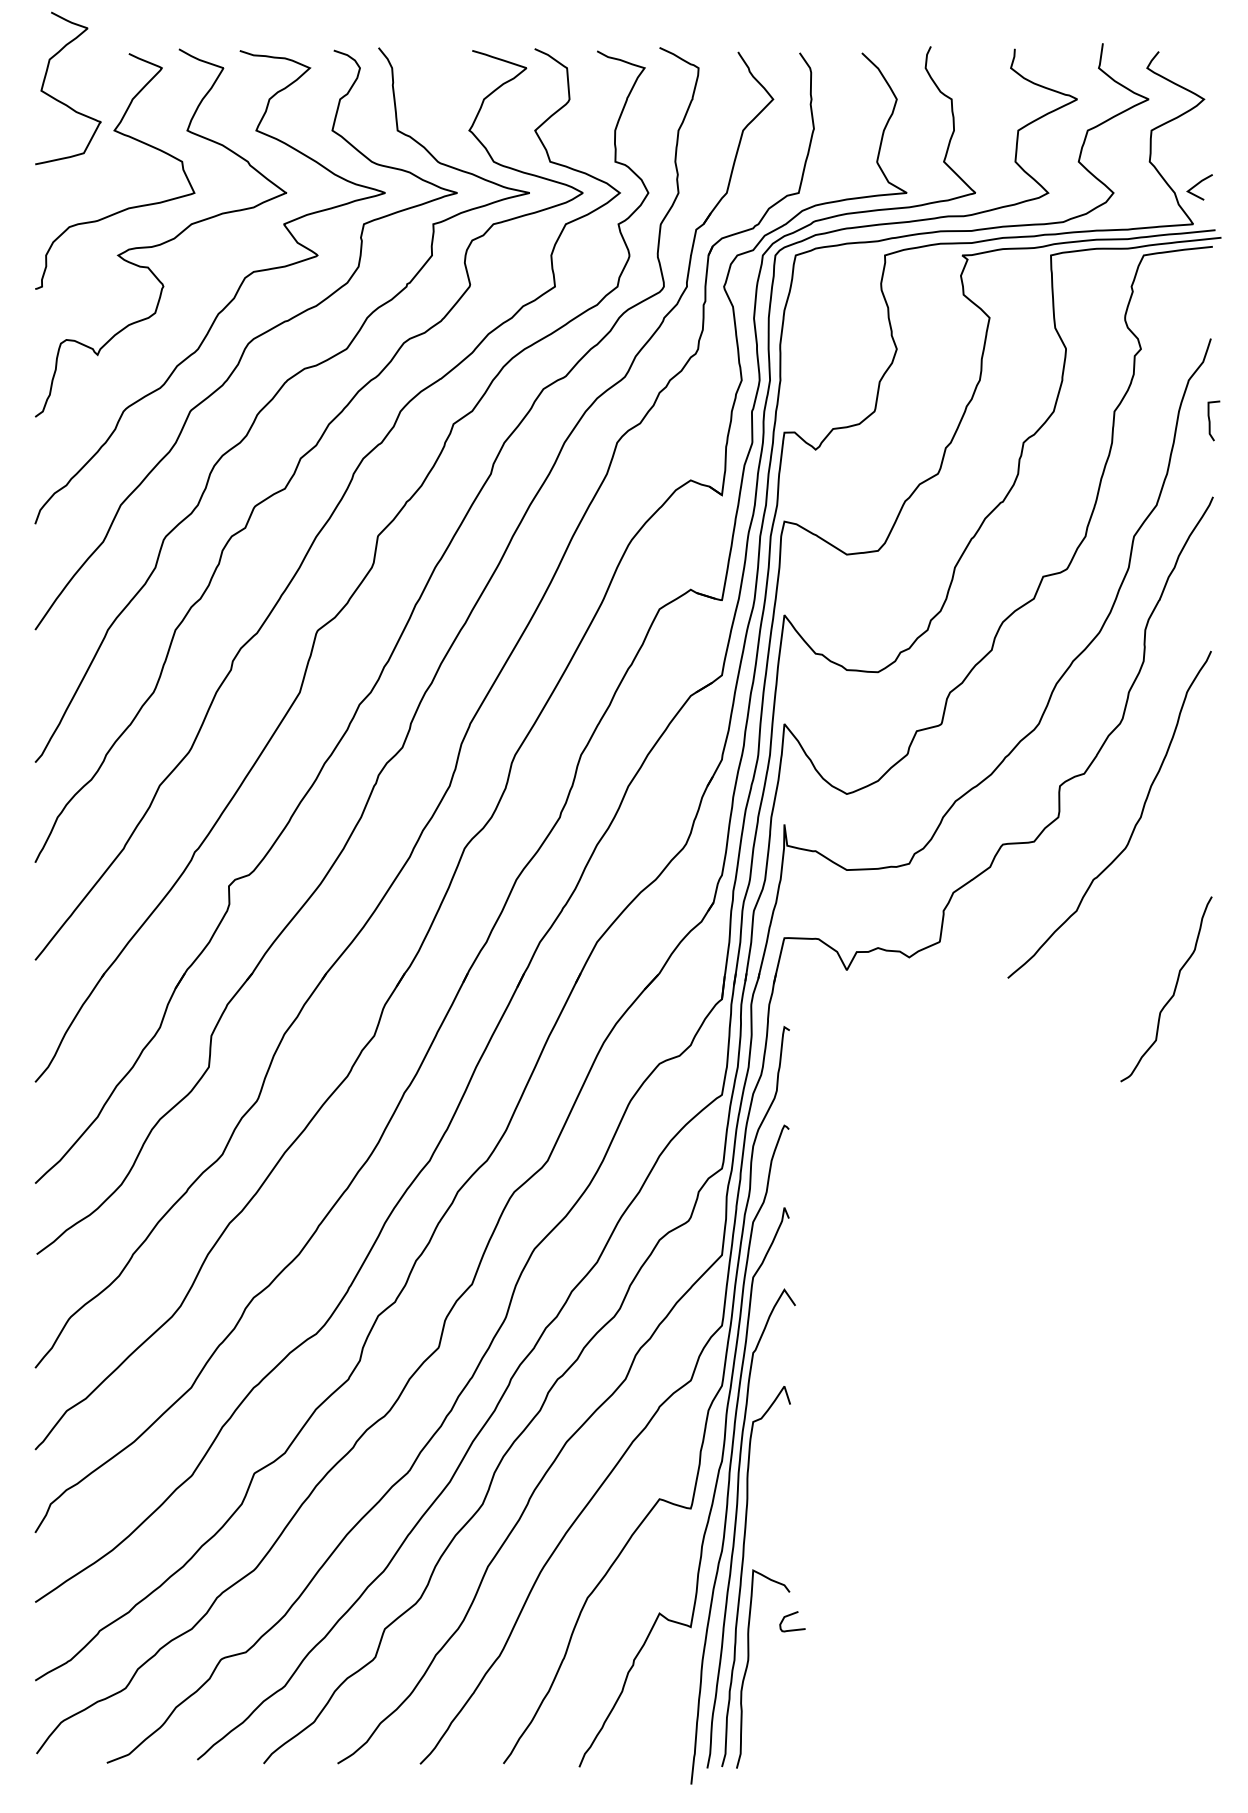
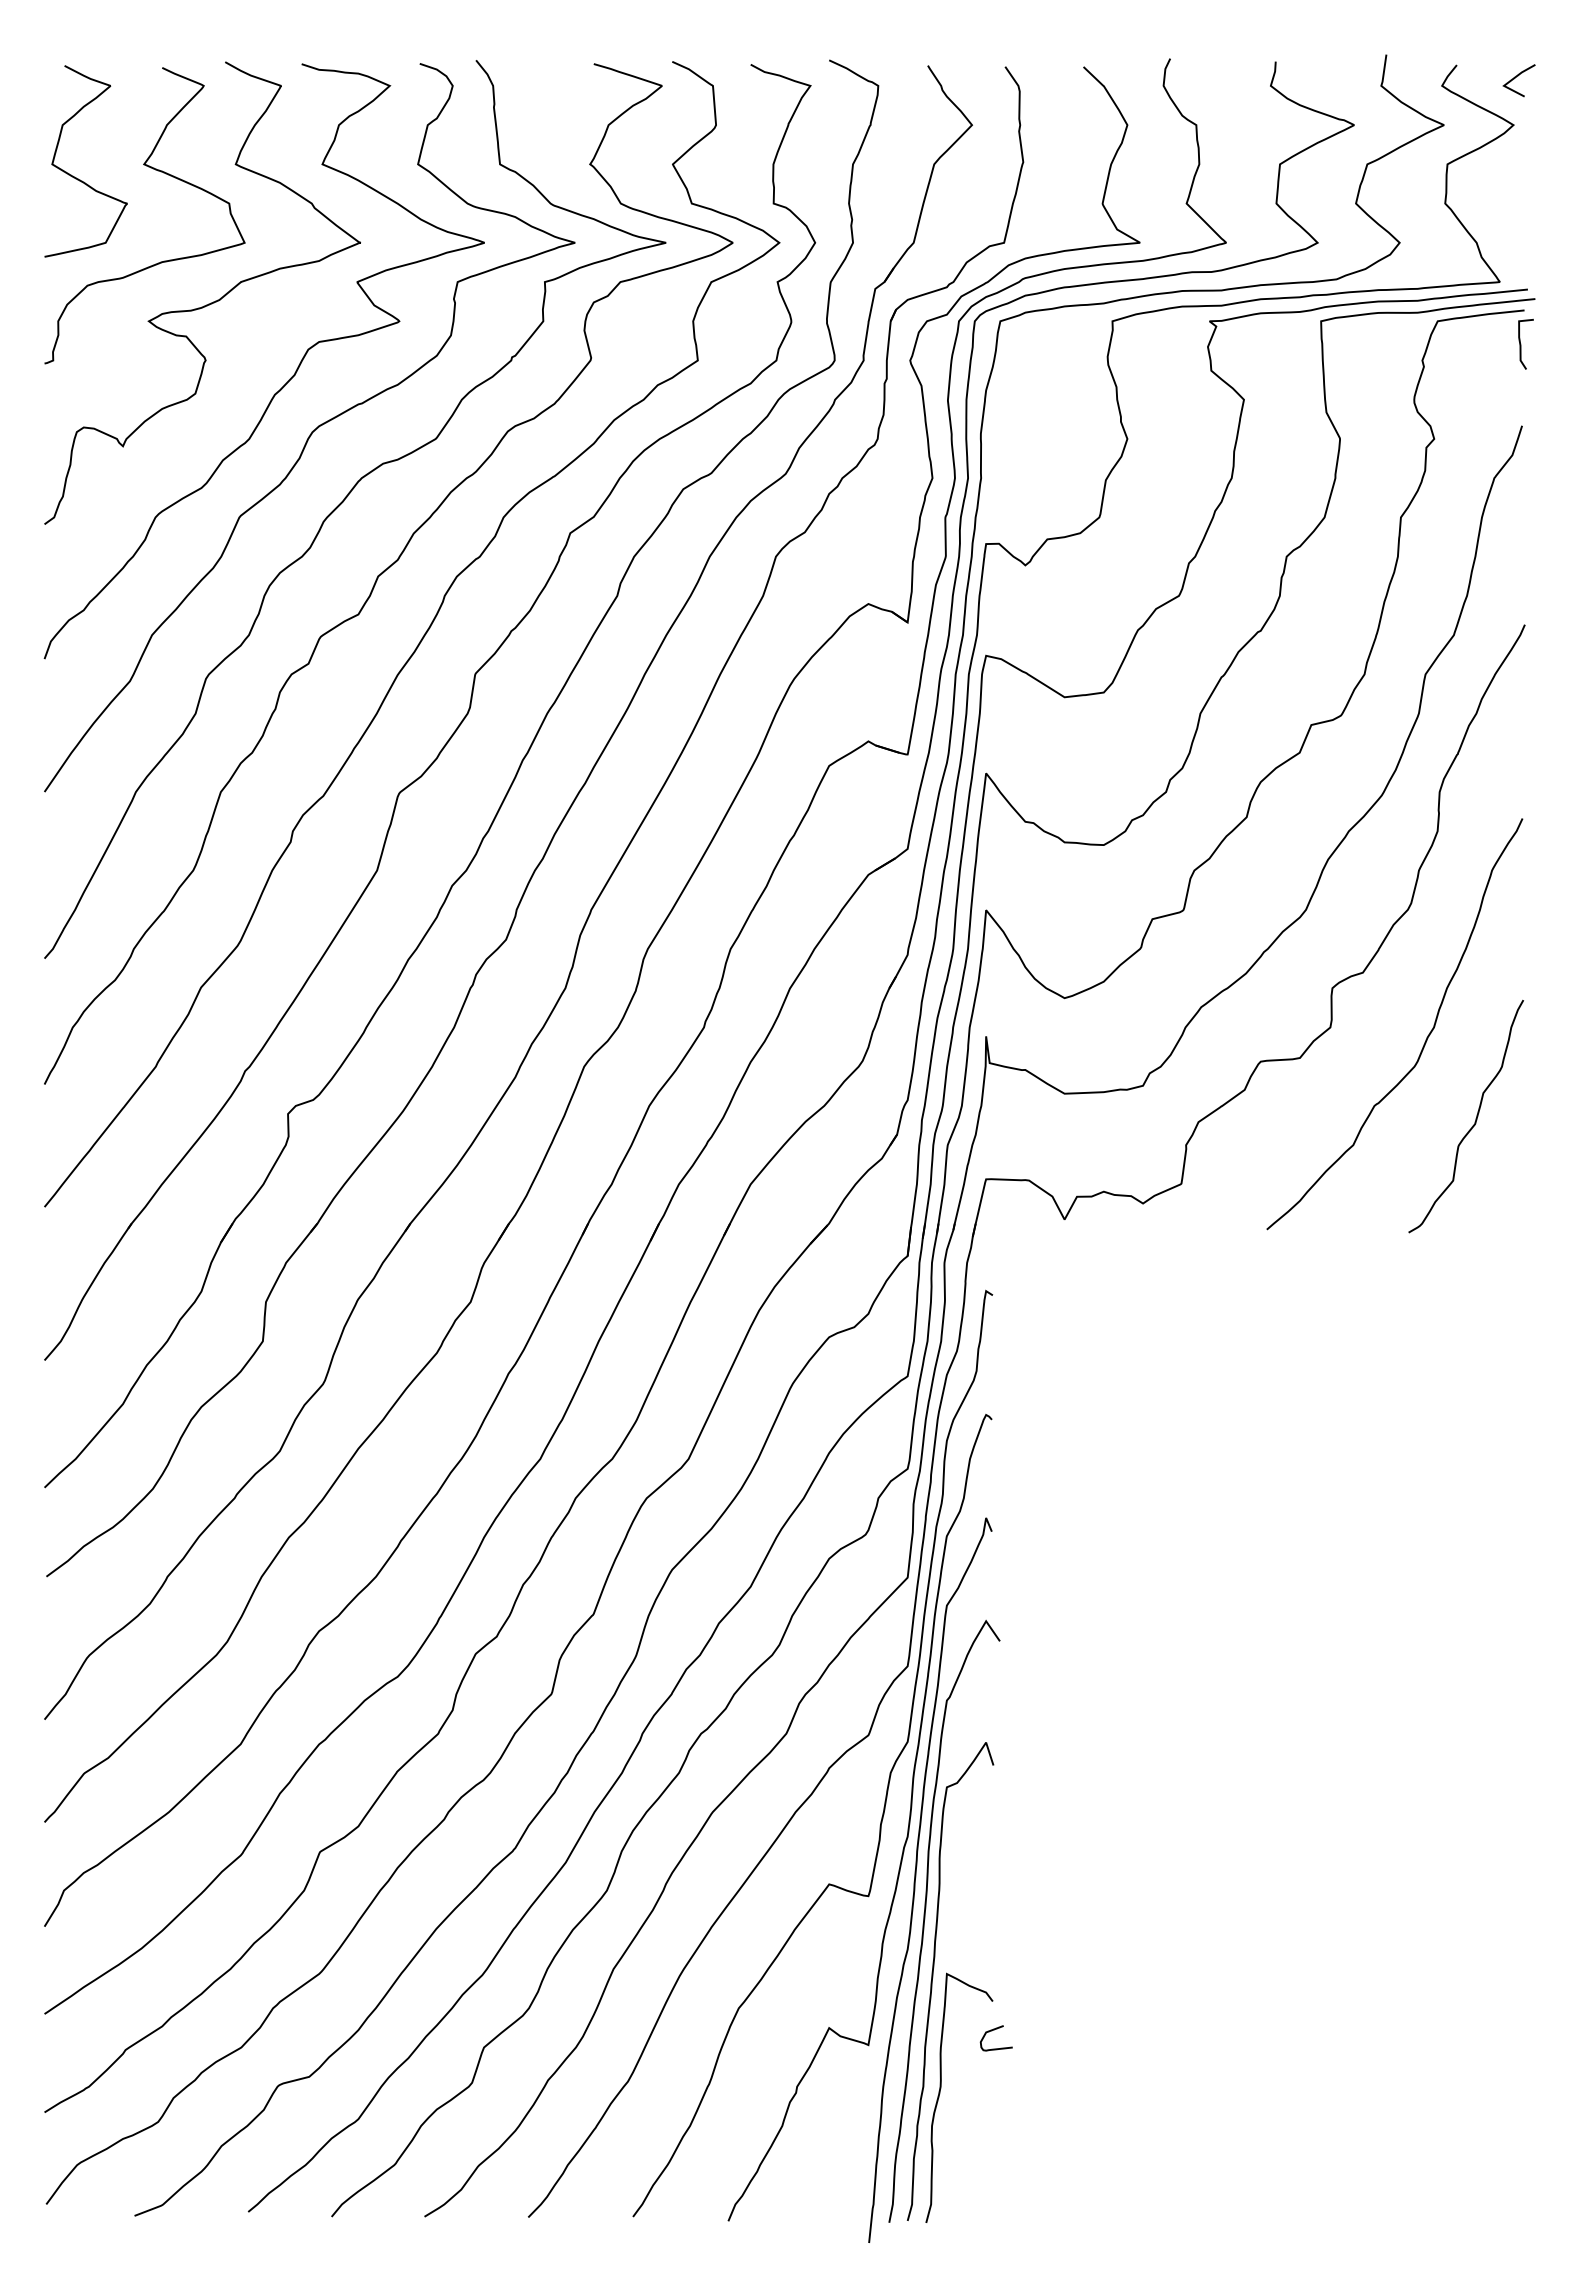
curve: (60, 101) -> (76, 177), moved
line: (1197, 184) -> (1516, 77), moved
curve: (1210, 421) -> (1521, 344), moved
curve: (1173, 990) -> (1475, 1118), moved

